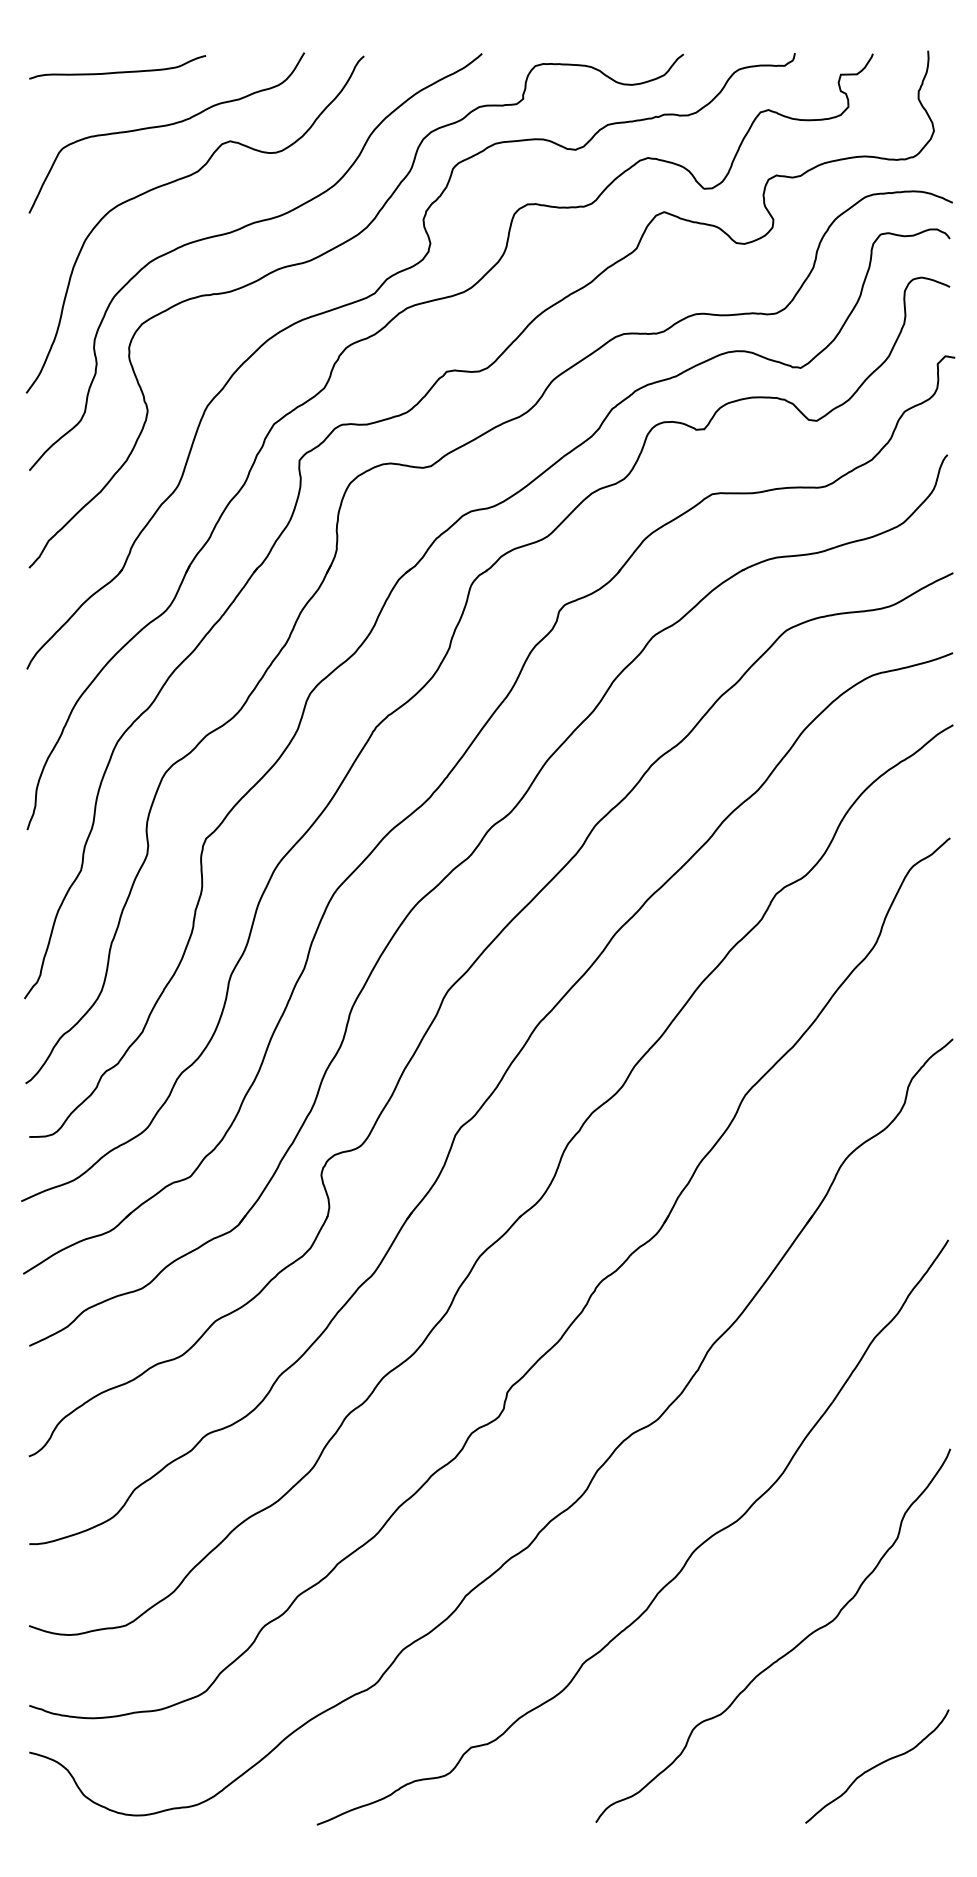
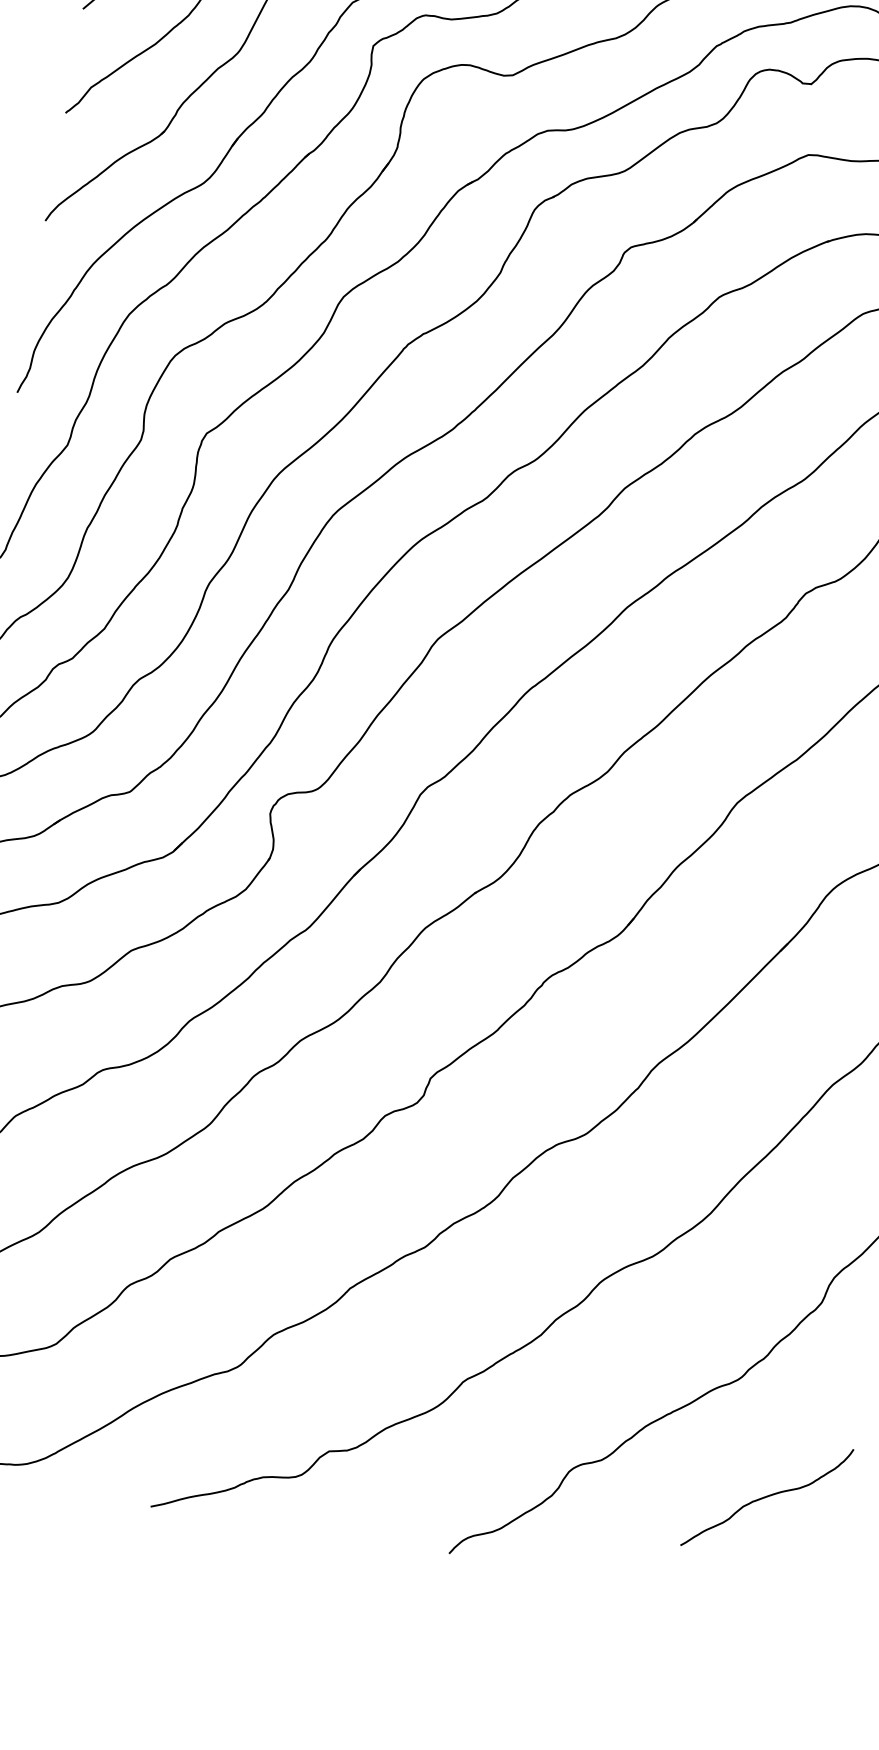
curve: (877, 1766) -> (767, 1497), moved

